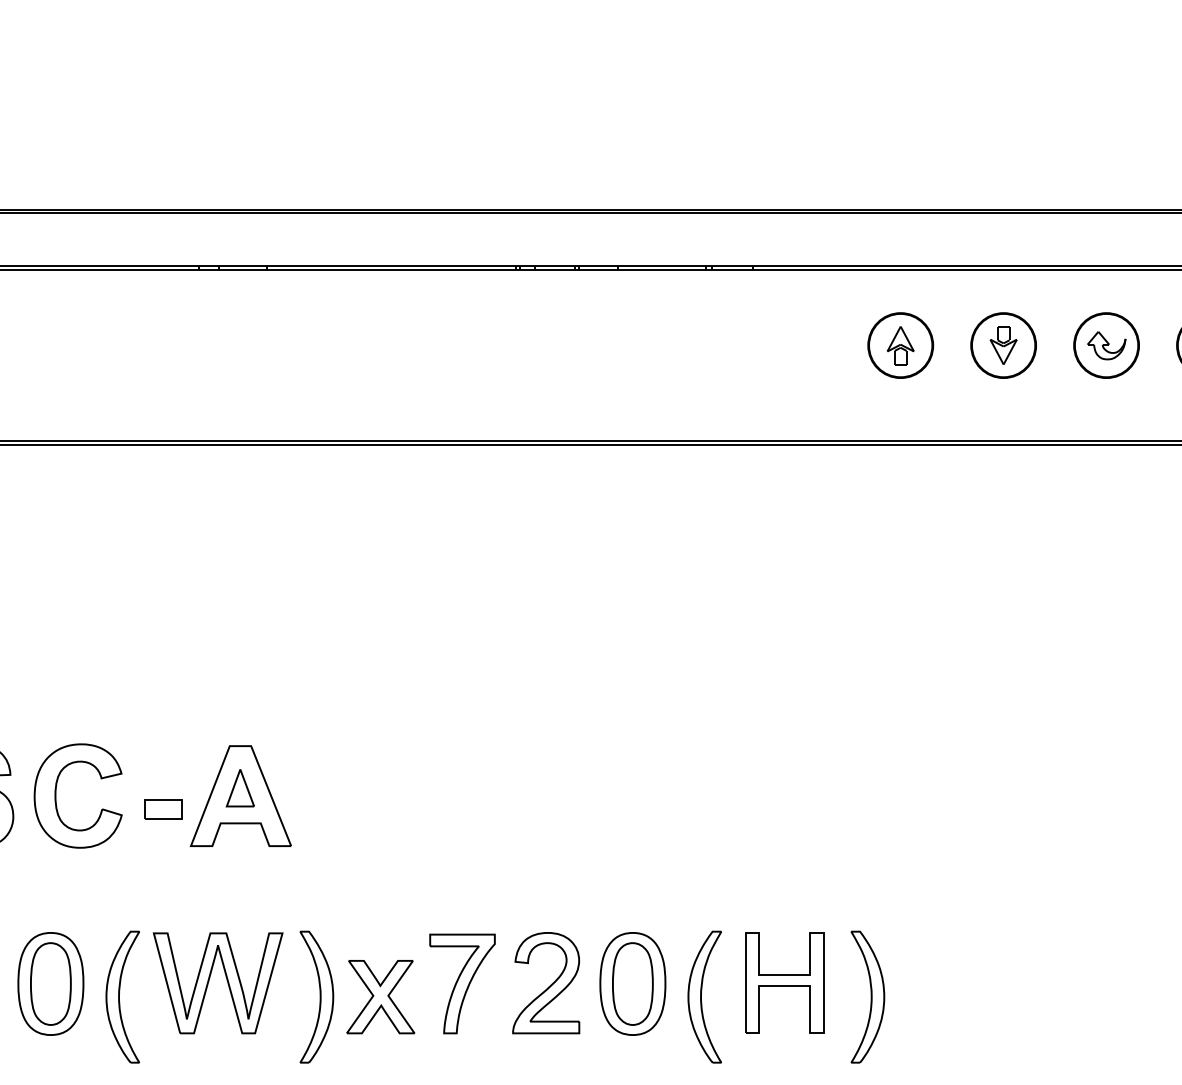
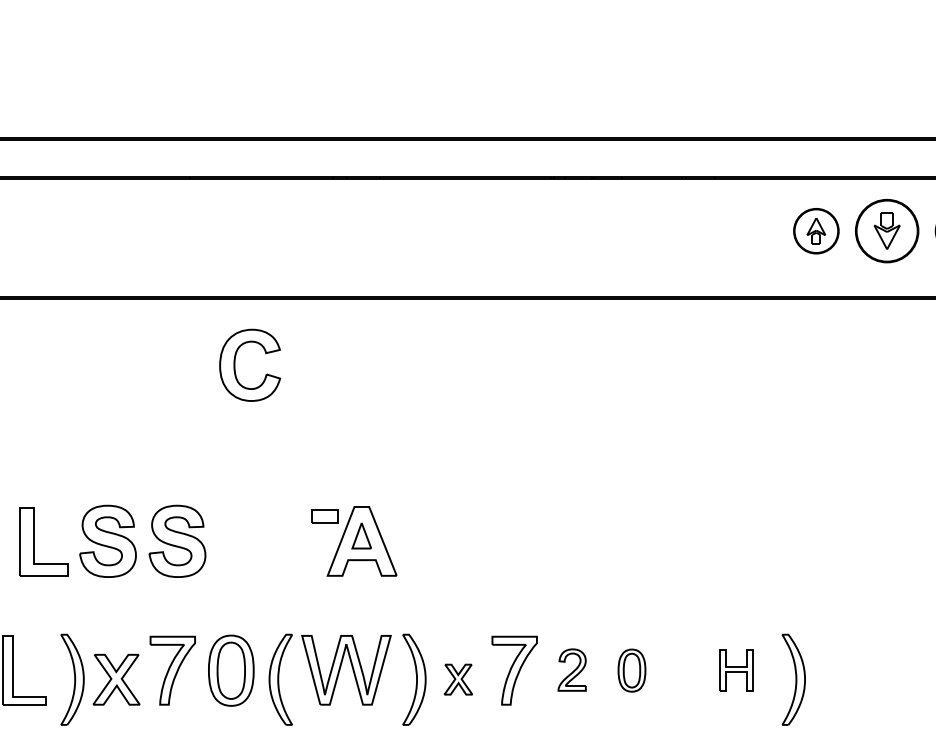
part: (1004, 345) -> (887, 231), size x1.4
part: (56, 794) -> (235, 364), moved
part: (163, 809) -> (324, 516), moved
part: (545, 982) -> (571, 669), size x0.6
part: (632, 983) -> (631, 670), size x0.6
part: (784, 983) -> (736, 670), size x0.6
part: (380, 996) -> (458, 679), size x0.6
part: (704, 996) -> (681, 679), removed

